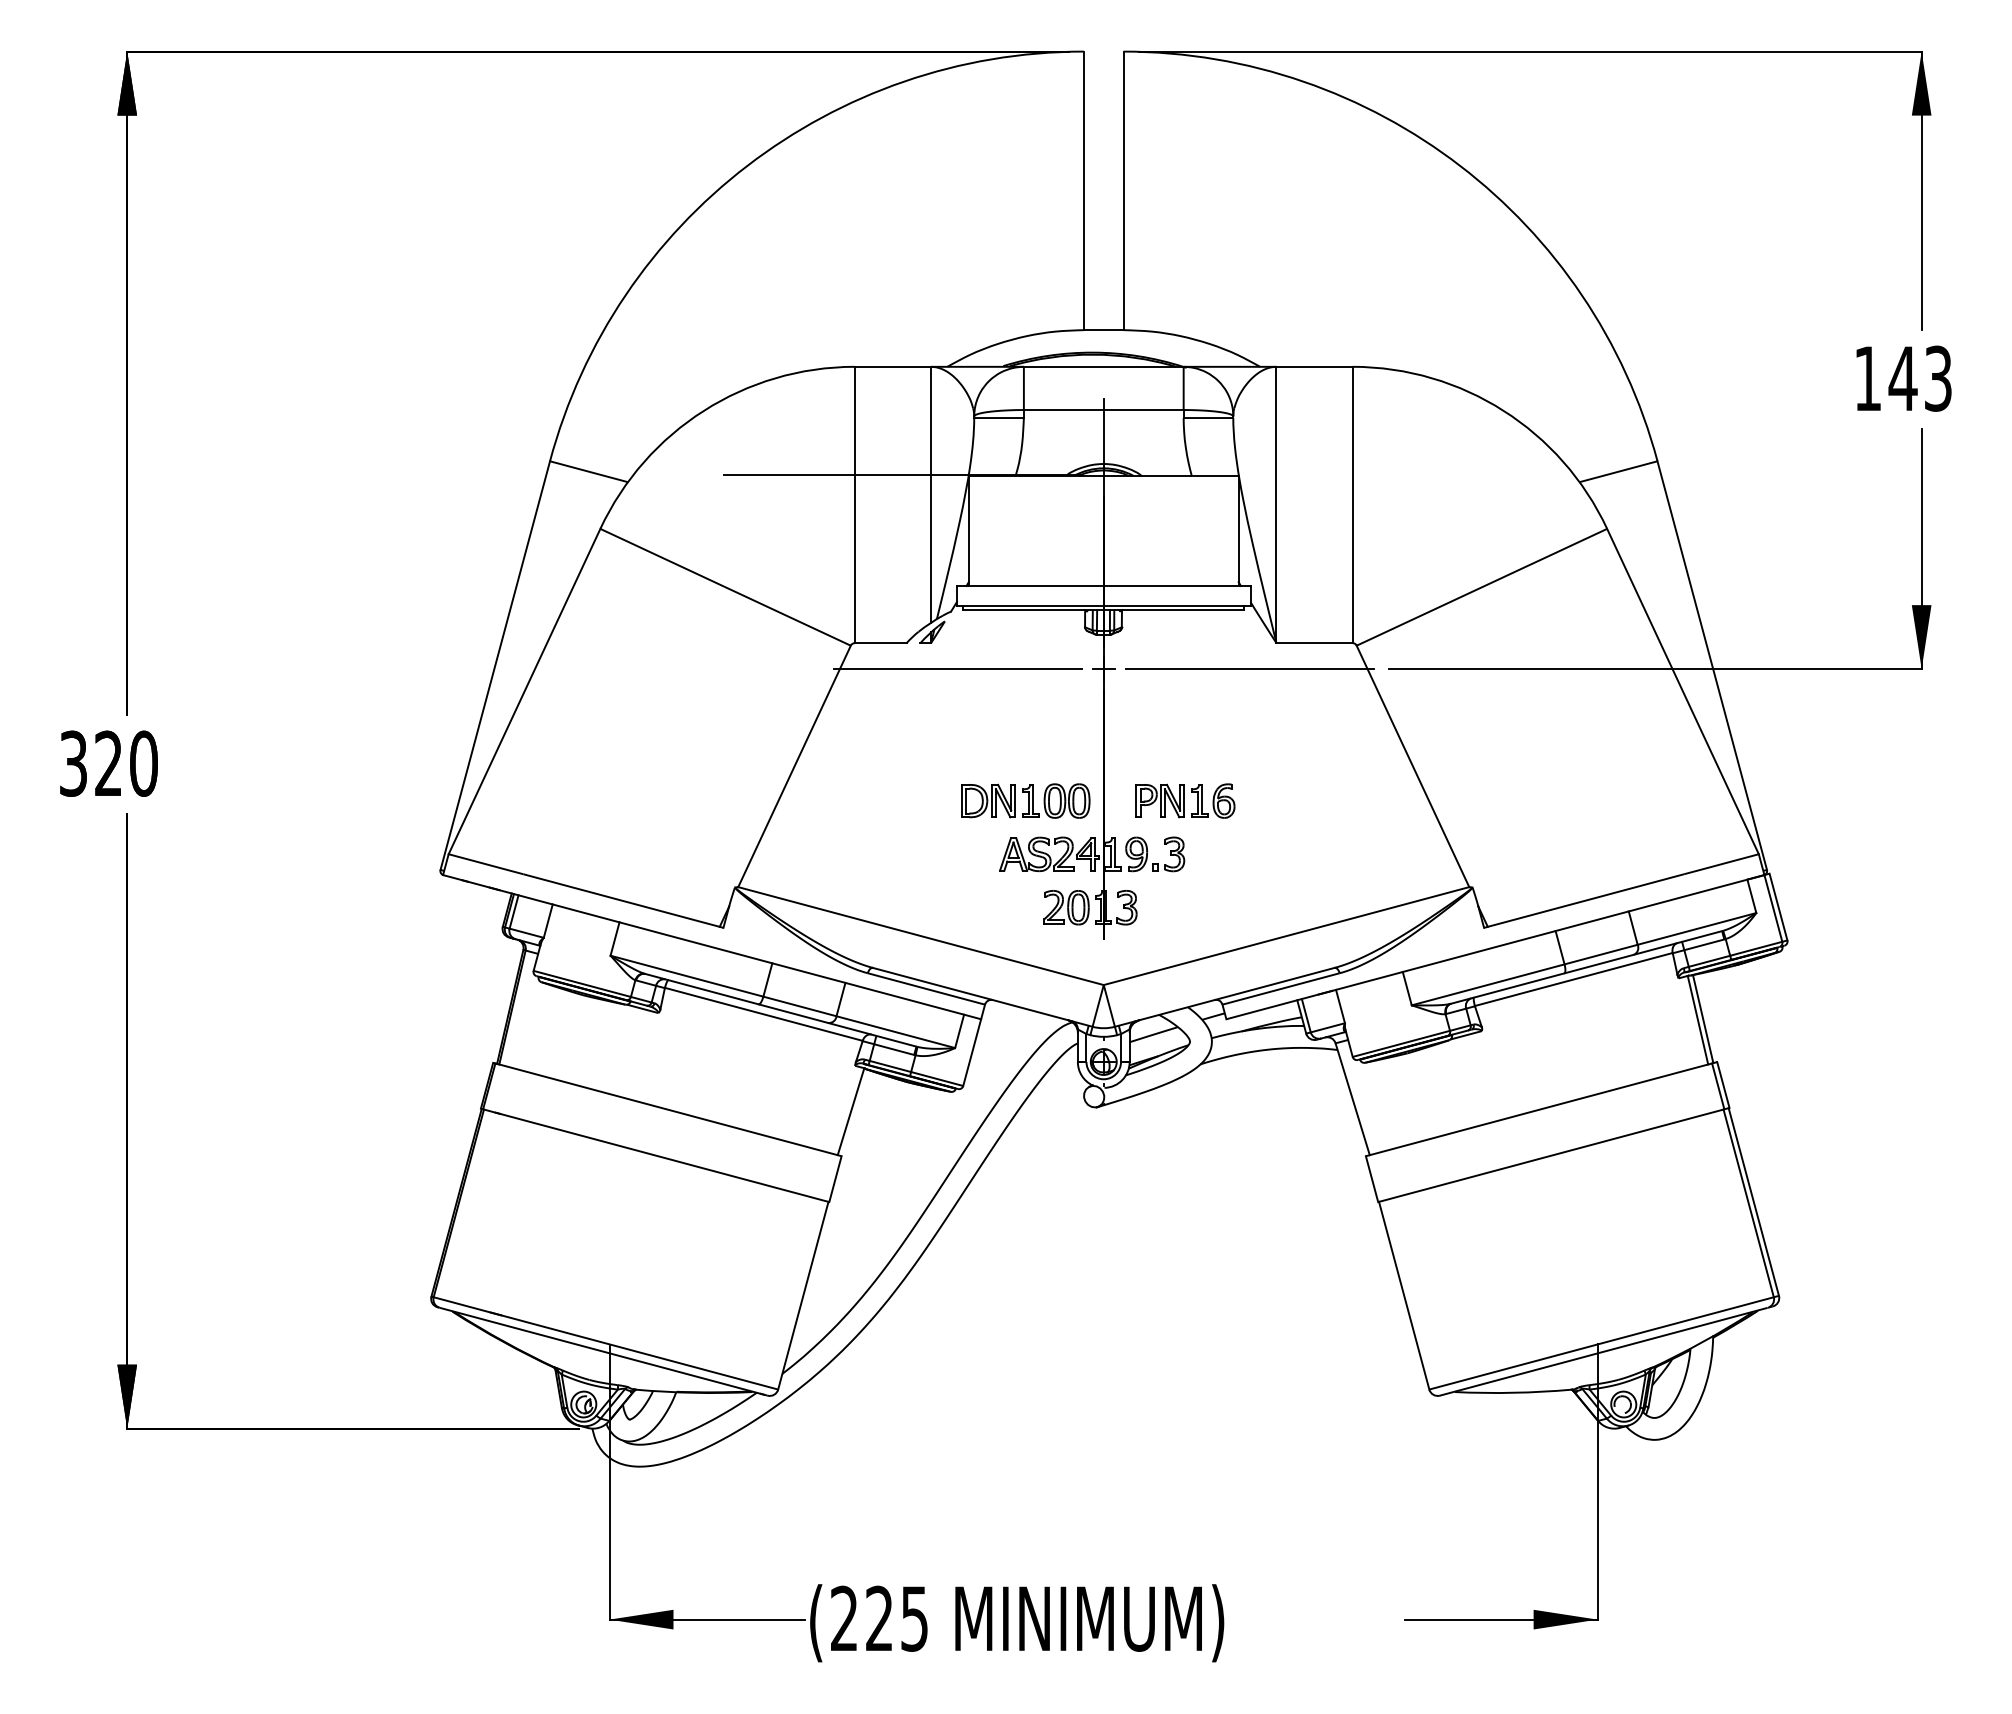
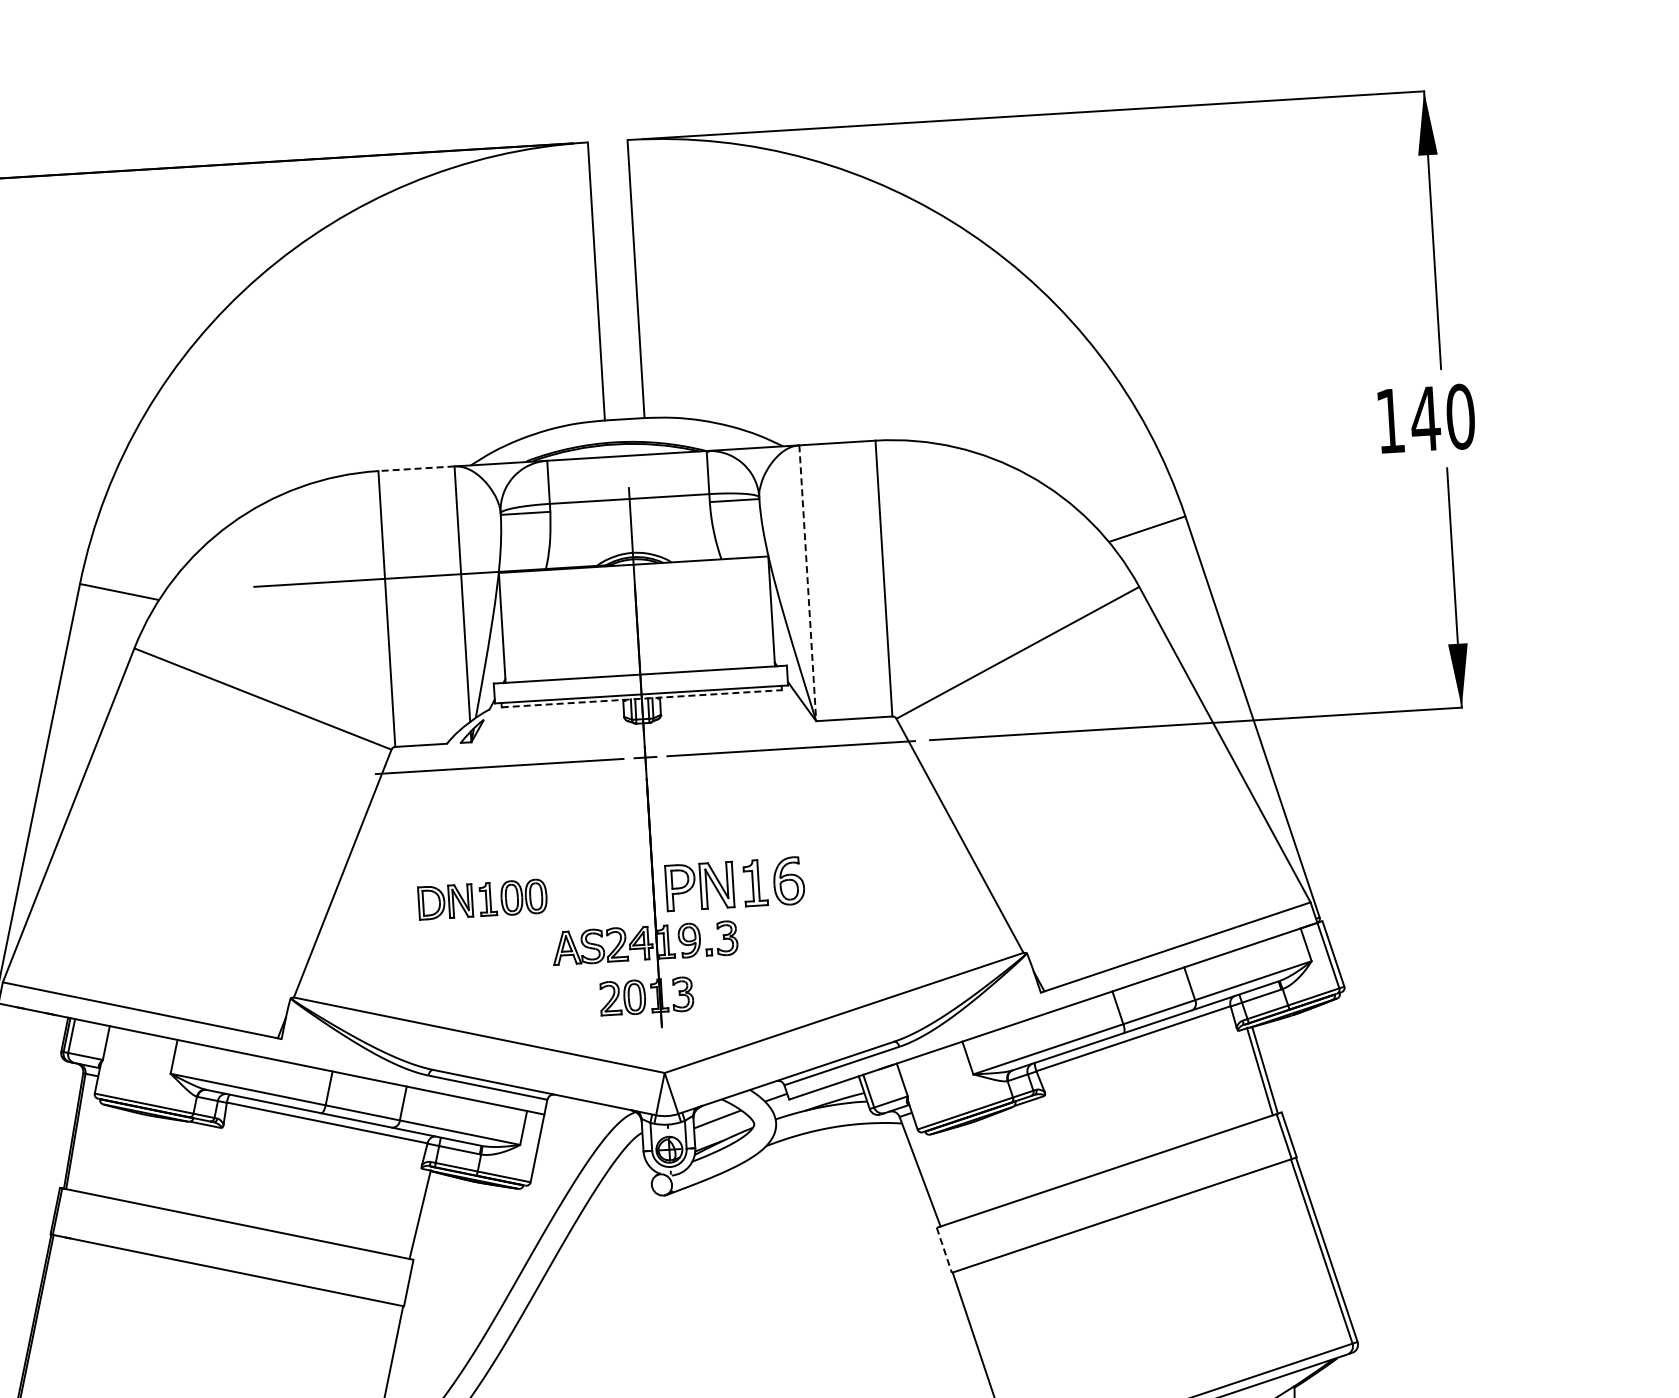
line: (892, 366) -> (416, 468), solid -> dashed
text: (1938, 378) -> (1460, 416), 143 -> 140
line: (1276, 505) -> (807, 583), solid -> dashed
line: (1104, 610) -> (642, 699), solid -> dashed
part: (1025, 800) -> (482, 899), moved
part: (1185, 800) -> (735, 883), size x1.4
line: (1372, 1179) -> (944, 1250), solid -> dashed

